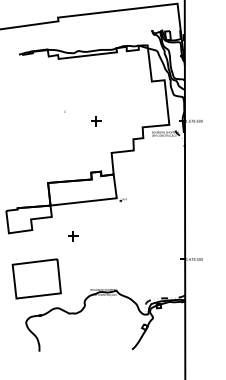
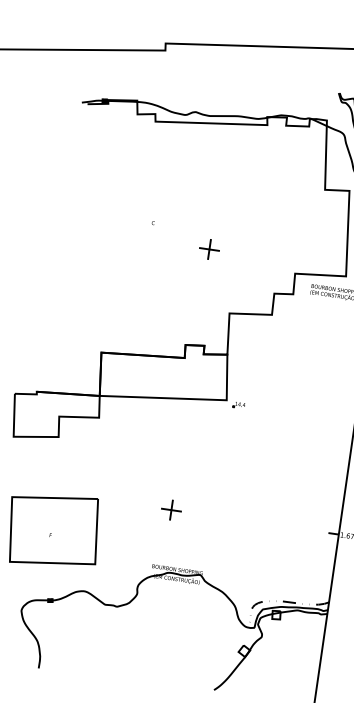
part: (73, 236) -> (171, 510), moved

